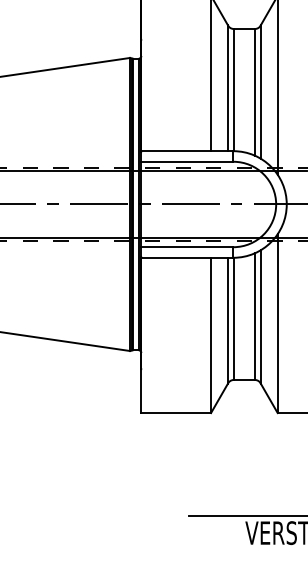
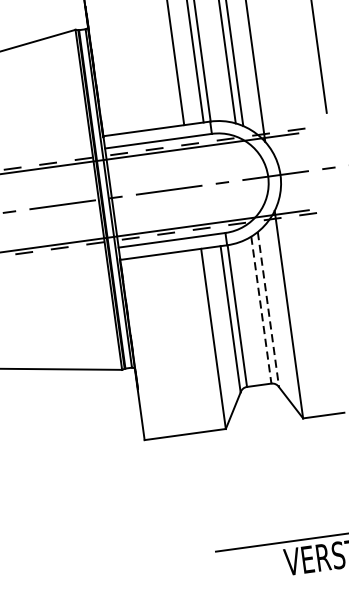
line: (254, 317) -> (261, 311), solid -> dashed
line: (260, 317) -> (267, 310), solid -> dashed

